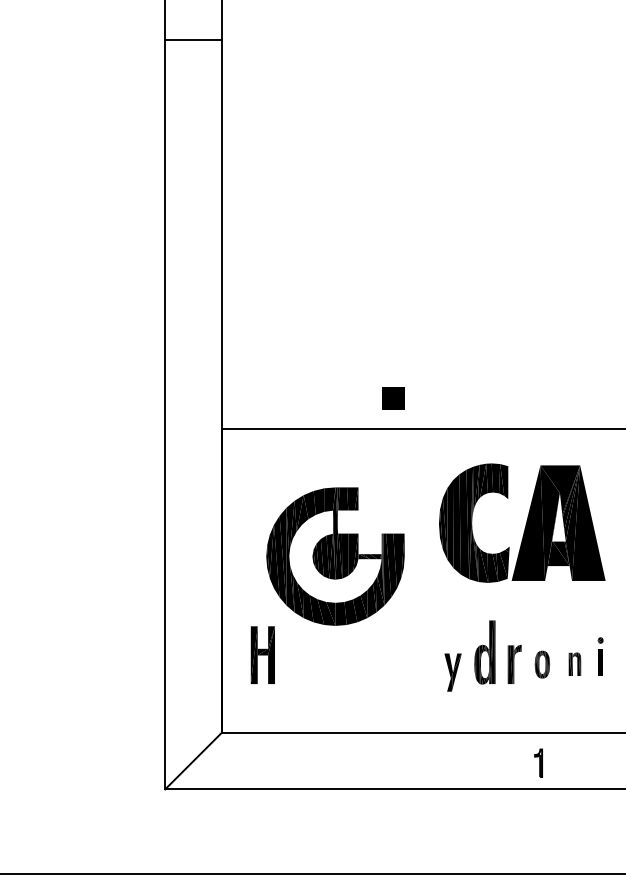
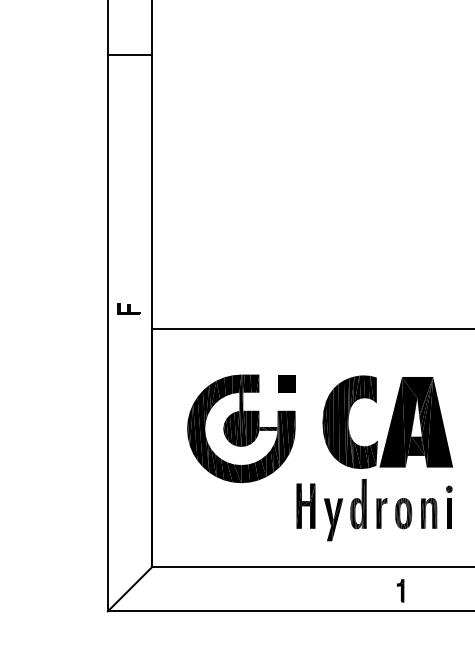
line: (193, 39) -> (130, 54), moved
part: (393, 398) -> (286, 383), moved
part: (192, 403) -> (129, 308), added
part: (522, 522) -> (387, 421), moved
part: (262, 654) -> (305, 505), moved
part: (600, 656) -> (449, 507), size x1.43
part: (574, 663) -> (428, 512), size x1.67
part: (542, 664) -> (403, 513), size x1.43
part: (452, 672) -> (333, 519), size x1.43

